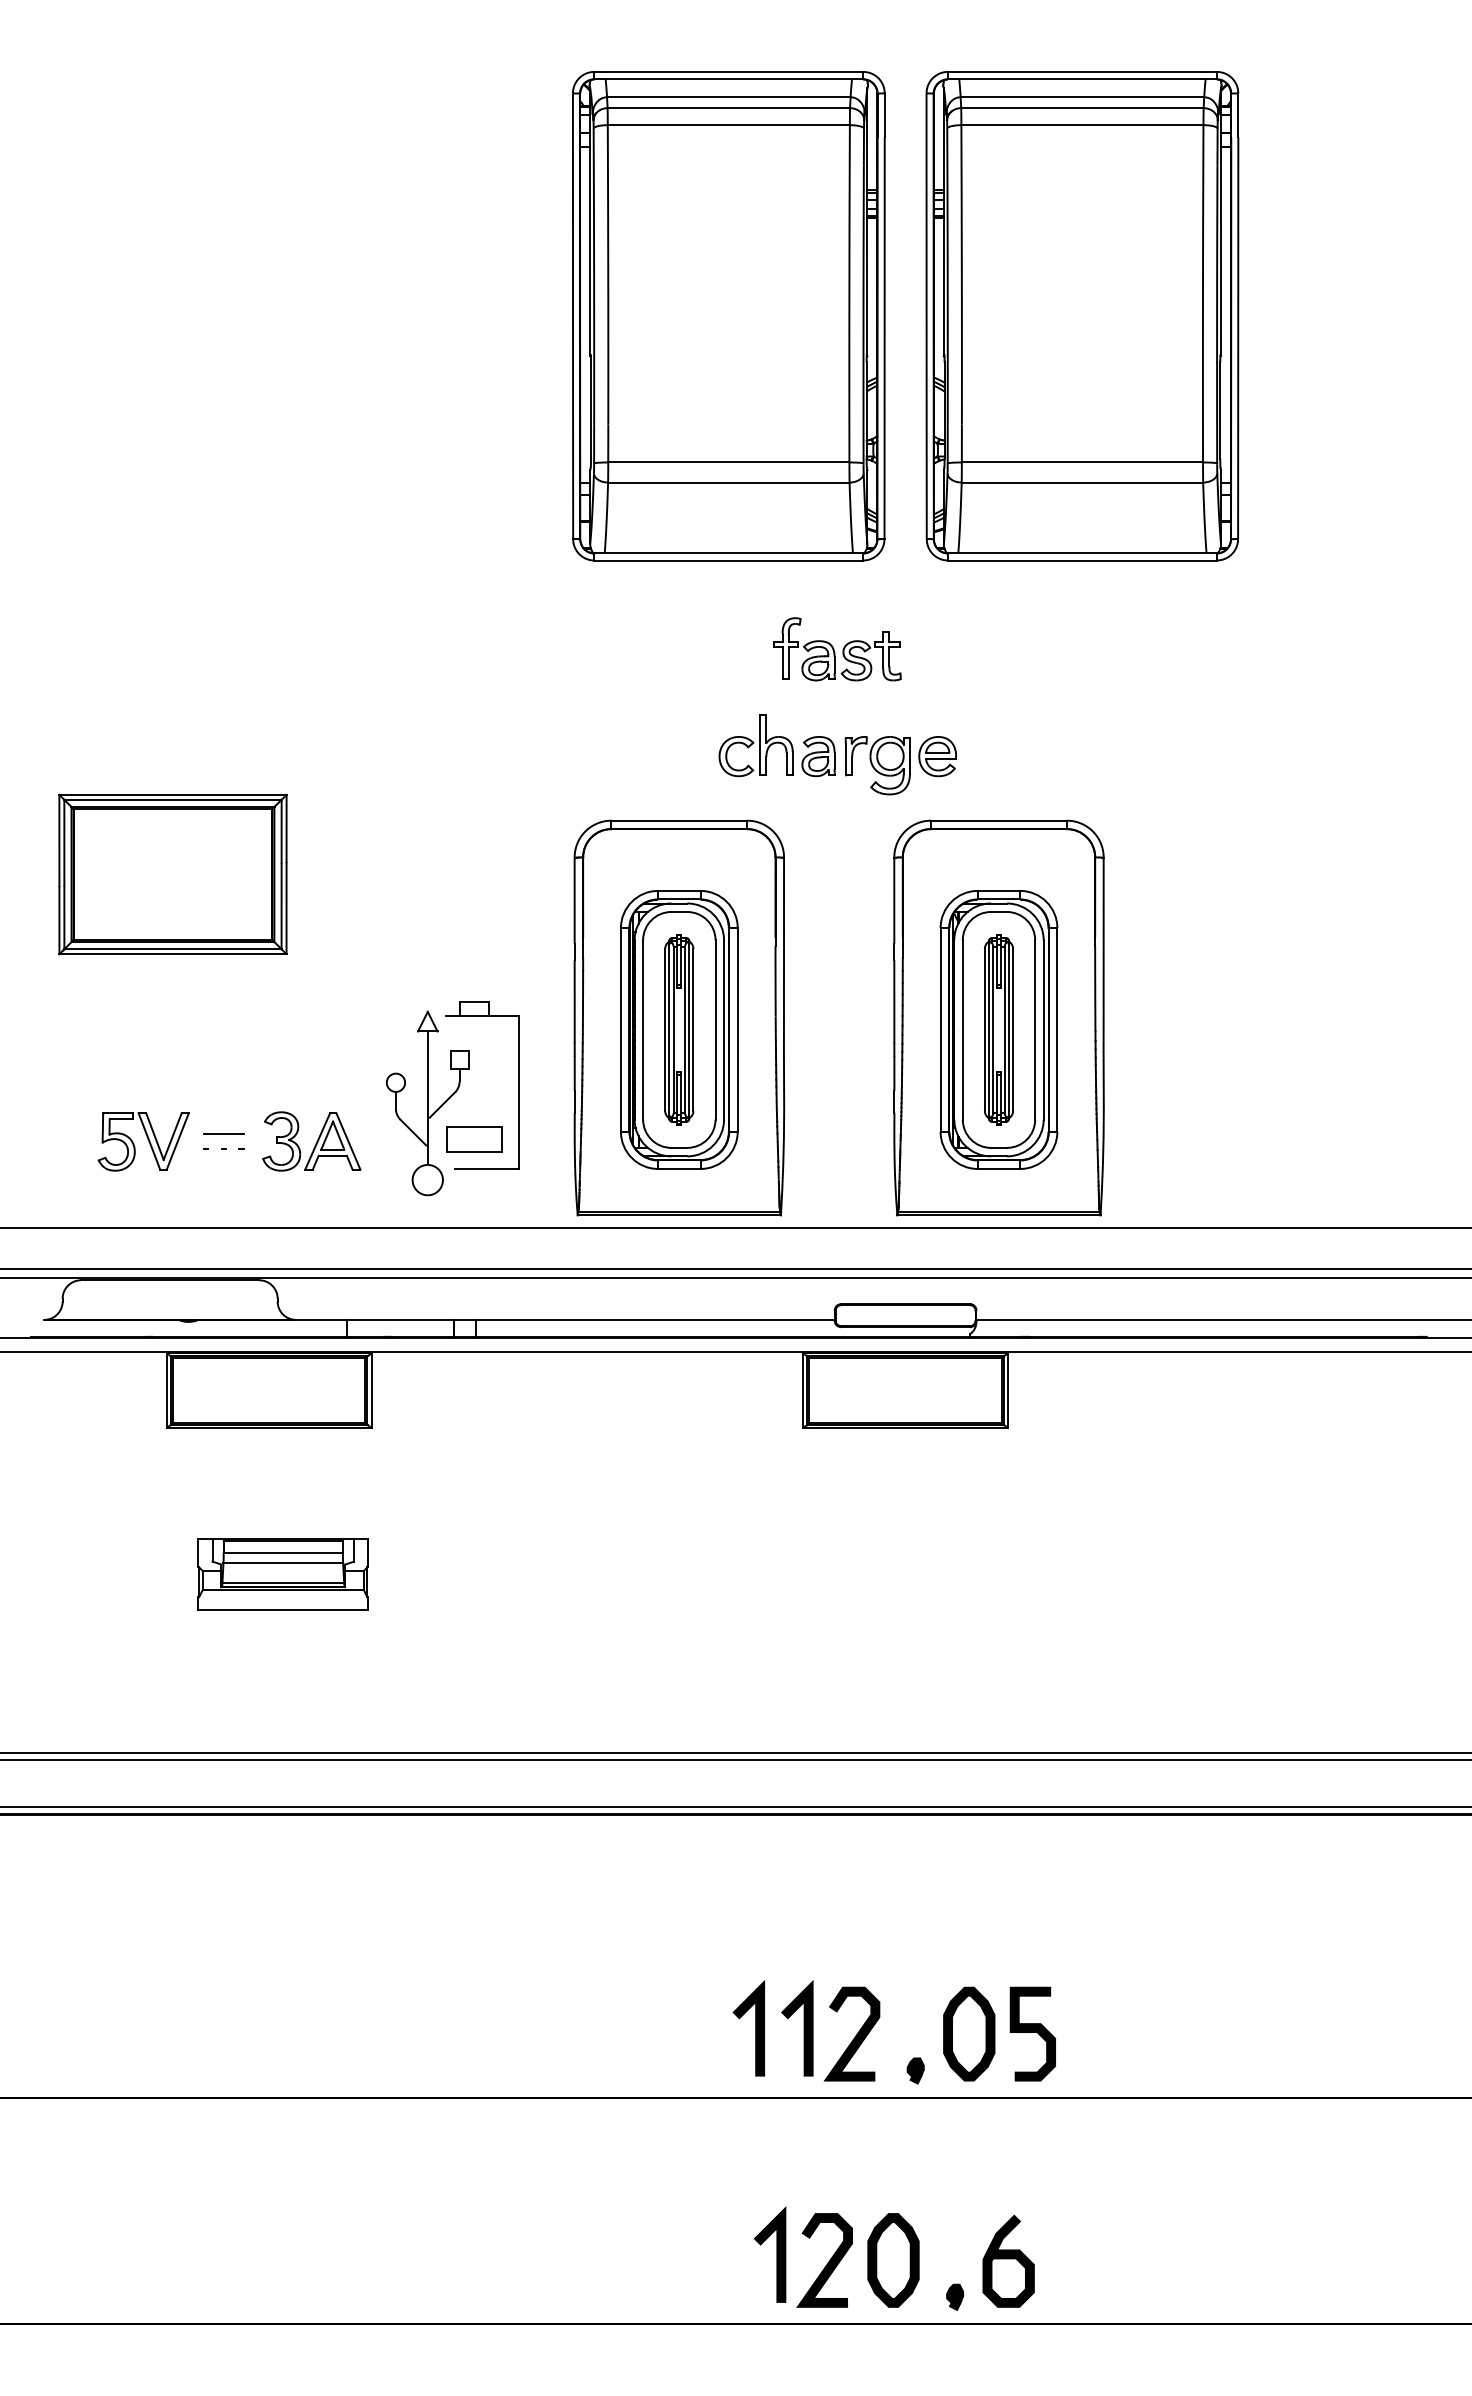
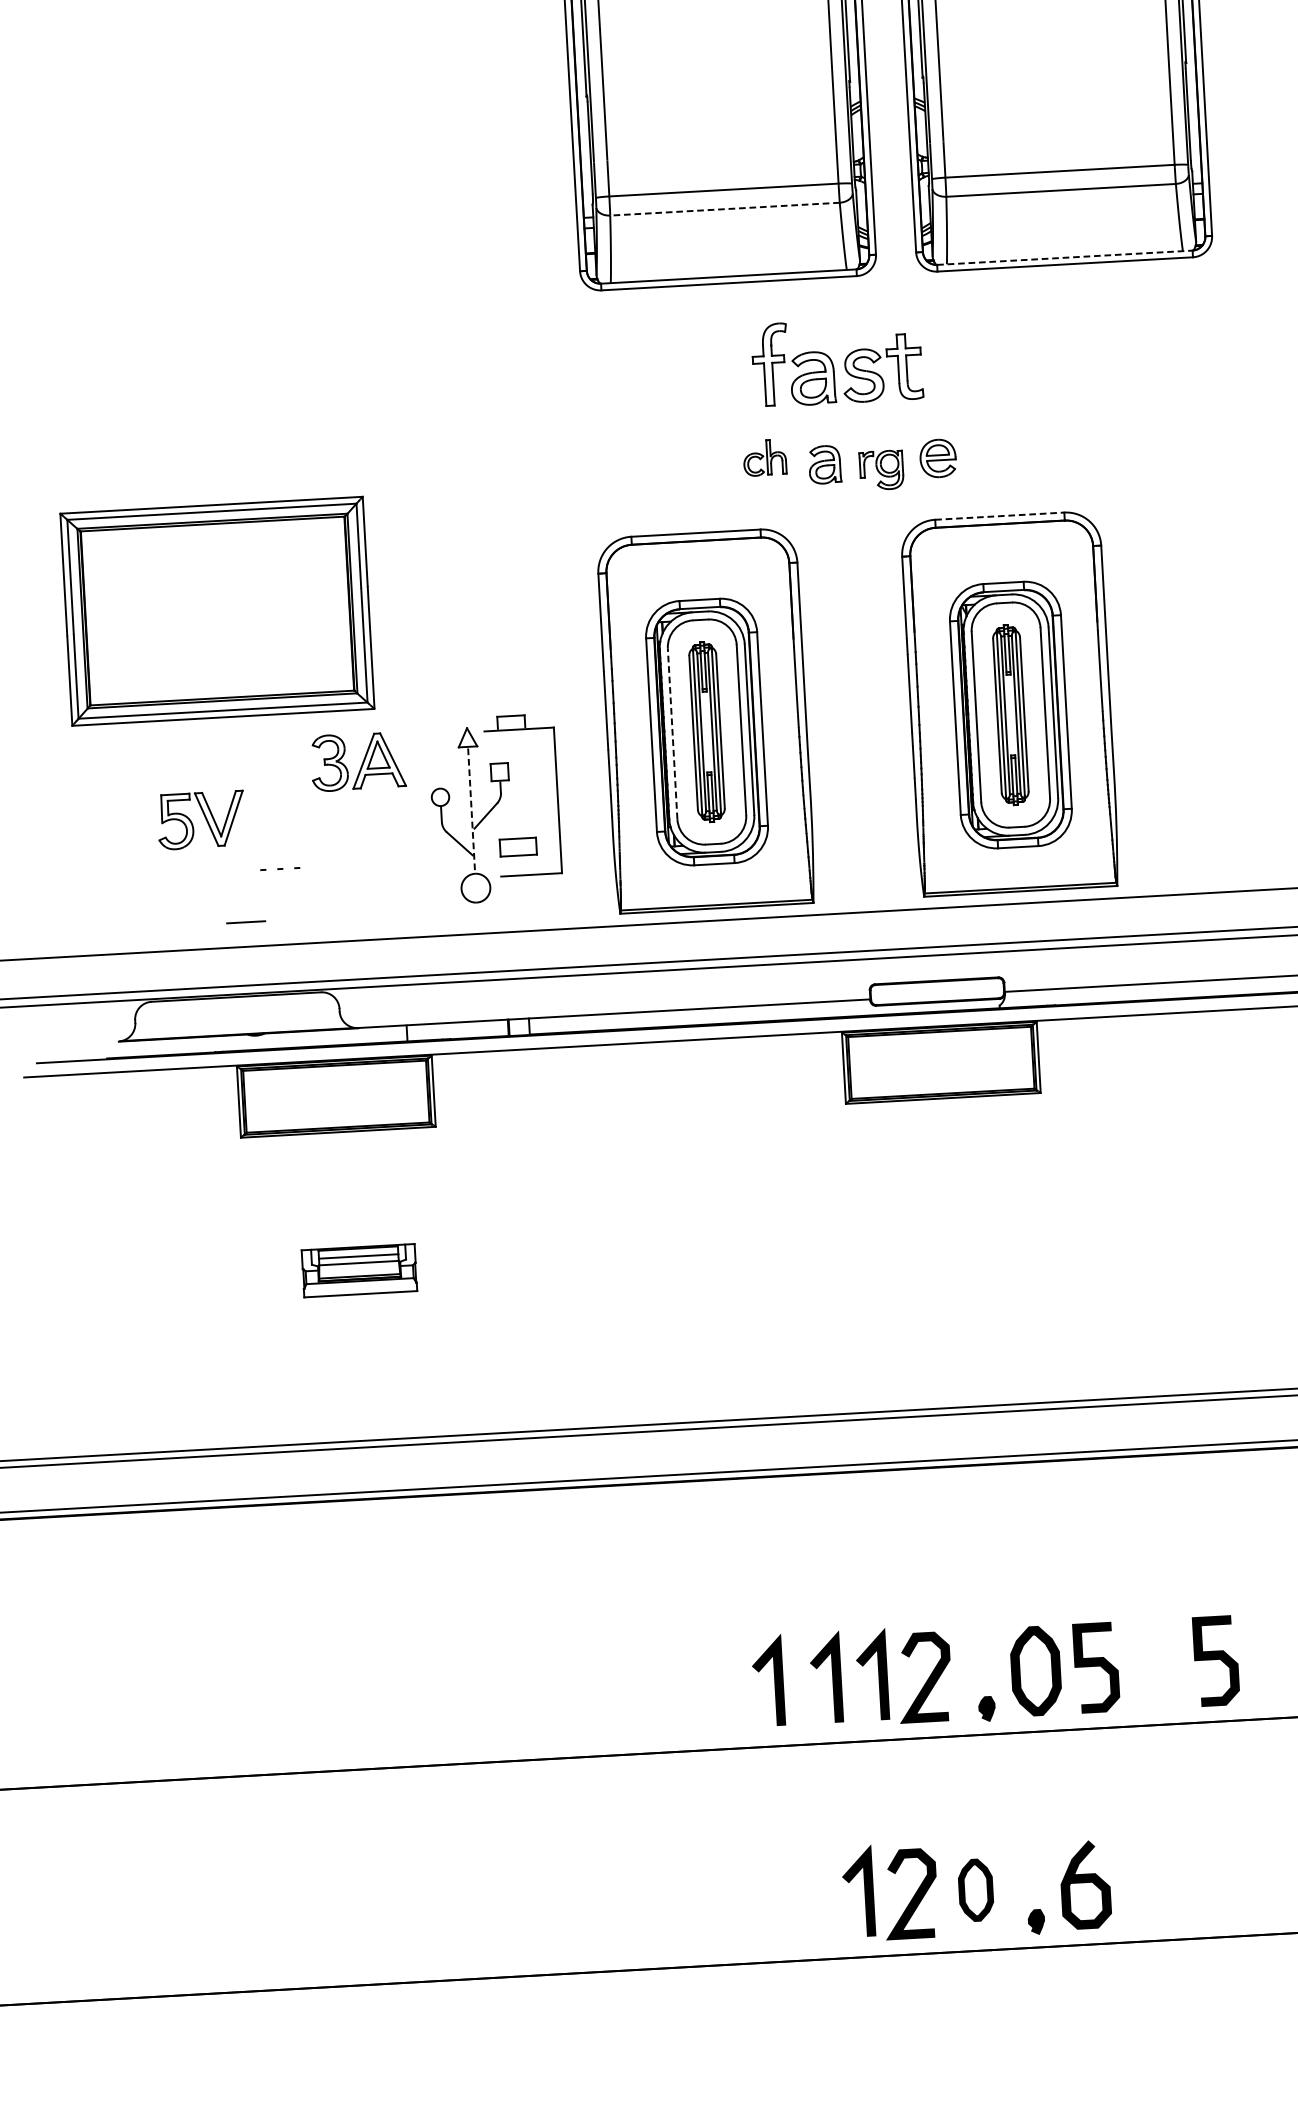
line: (728, 482) -> (724, 209), solid -> dashed
line: (1082, 553) -> (1064, 257), solid -> dashed
part: (837, 649) -> (837, 362), size x1.4
part: (755, 745) -> (764, 457), size x0.6
part: (877, 765) -> (881, 470), size x0.7
line: (998, 820) -> (999, 516), solid -> dashed
part: (172, 874) -> (217, 611), size x1.4
line: (643, 1029) -> (672, 733), solid -> dashed
line: (427, 1098) -> (471, 810), solid -> dashed
line: (223, 1133) -> (245, 921), moved
part: (474, 1139) -> (518, 847), size x0.7
part: (143, 1141) -> (201, 820), moved
part: (311, 1141) -> (357, 761), moved
part: (282, 1574) -> (358, 1270), size x0.7
line: (694, 2028) -> (774, 1680), added
curve: (1158, 2032) -> (1215, 1659), added
part: (893, 2260) -> (976, 1890), size x0.7

